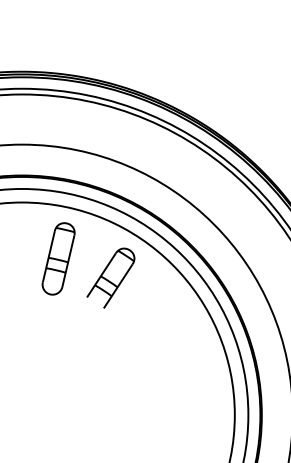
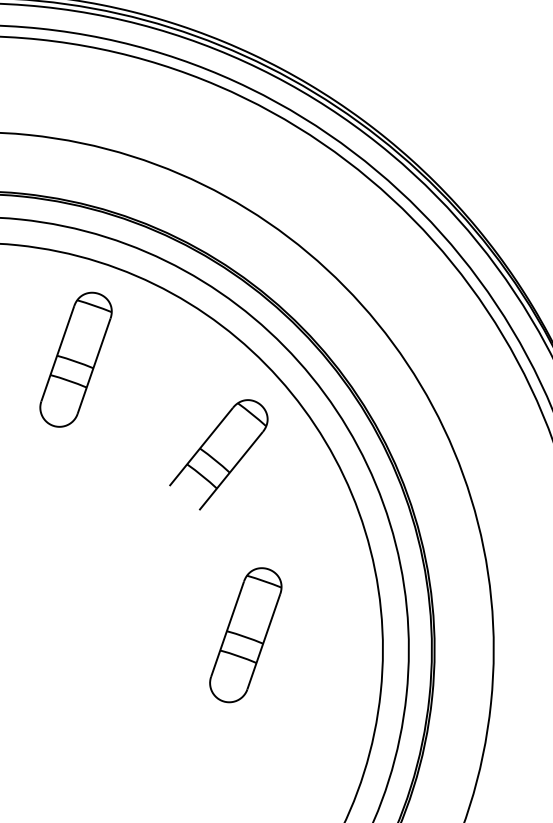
part: (110, 277) -> (218, 452), moved
part: (161, 392) -> (245, 634), added

